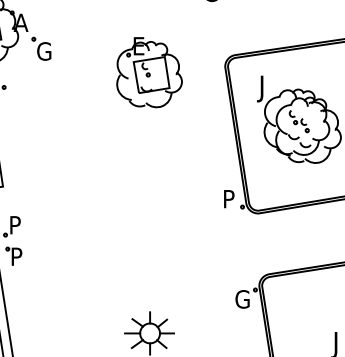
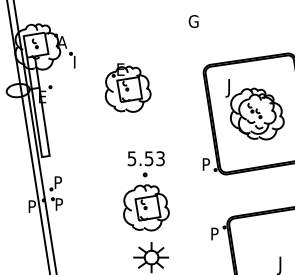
text: (44, 50) -> (78, 61), G -> I
part: (148, 72) -> (127, 87), moved
part: (142, 238) -> (146, 191), added
text: (242, 298) -> (215, 233), G -> P

